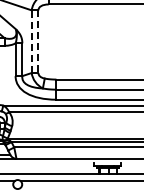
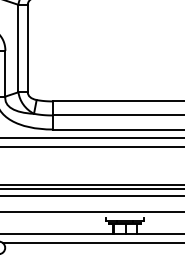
line: (31, 41) -> (18, 48), dashed -> solid
line: (38, 42) -> (27, 49), dashed -> solid

